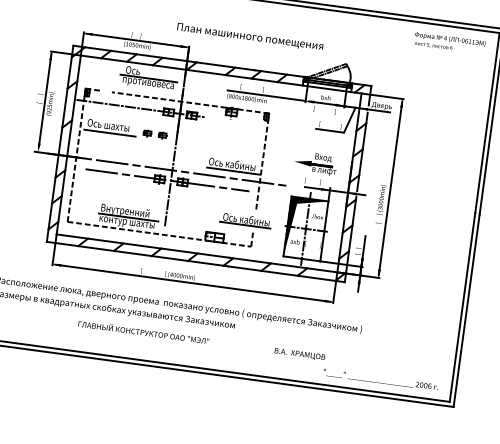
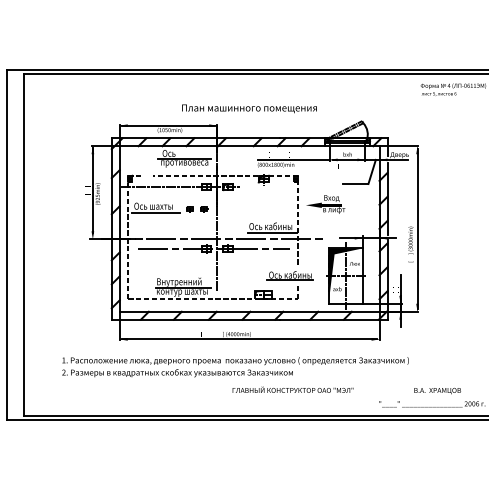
text: (250, 36) -> (249, 108), moved
part: (315, 163) -> (325, 204), moved
text: (201, 340) -> (346, 390), moved

